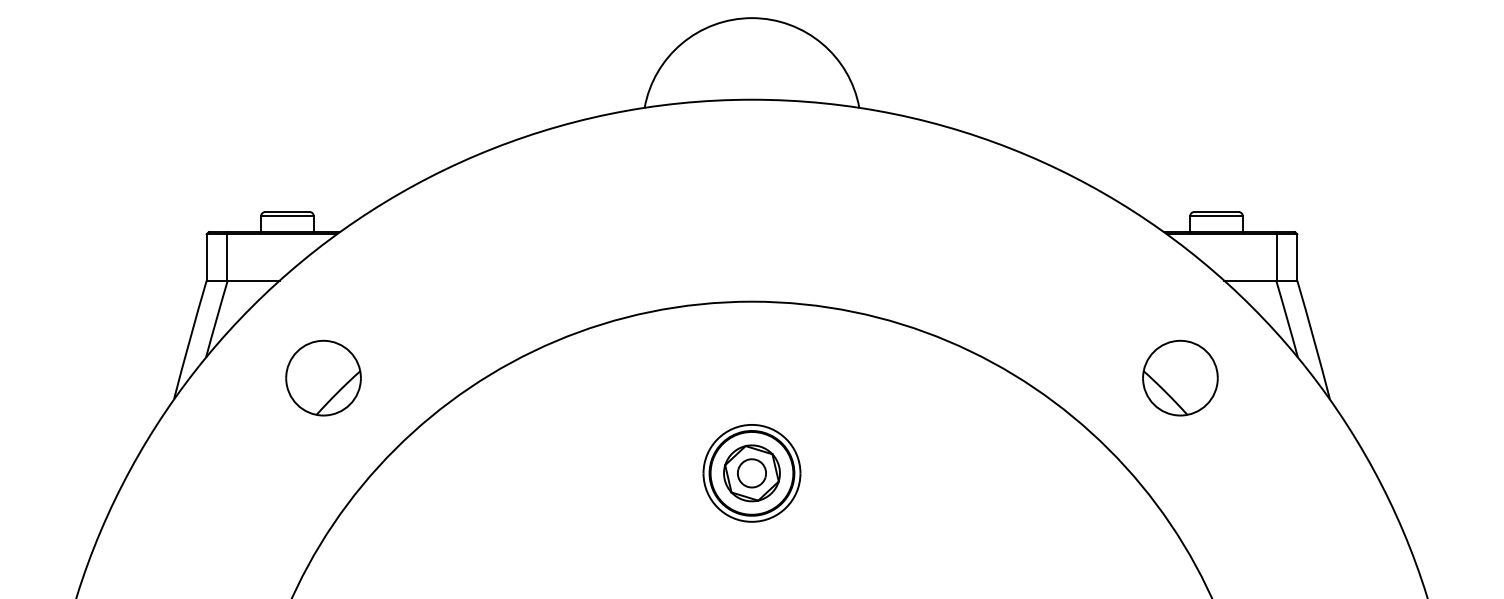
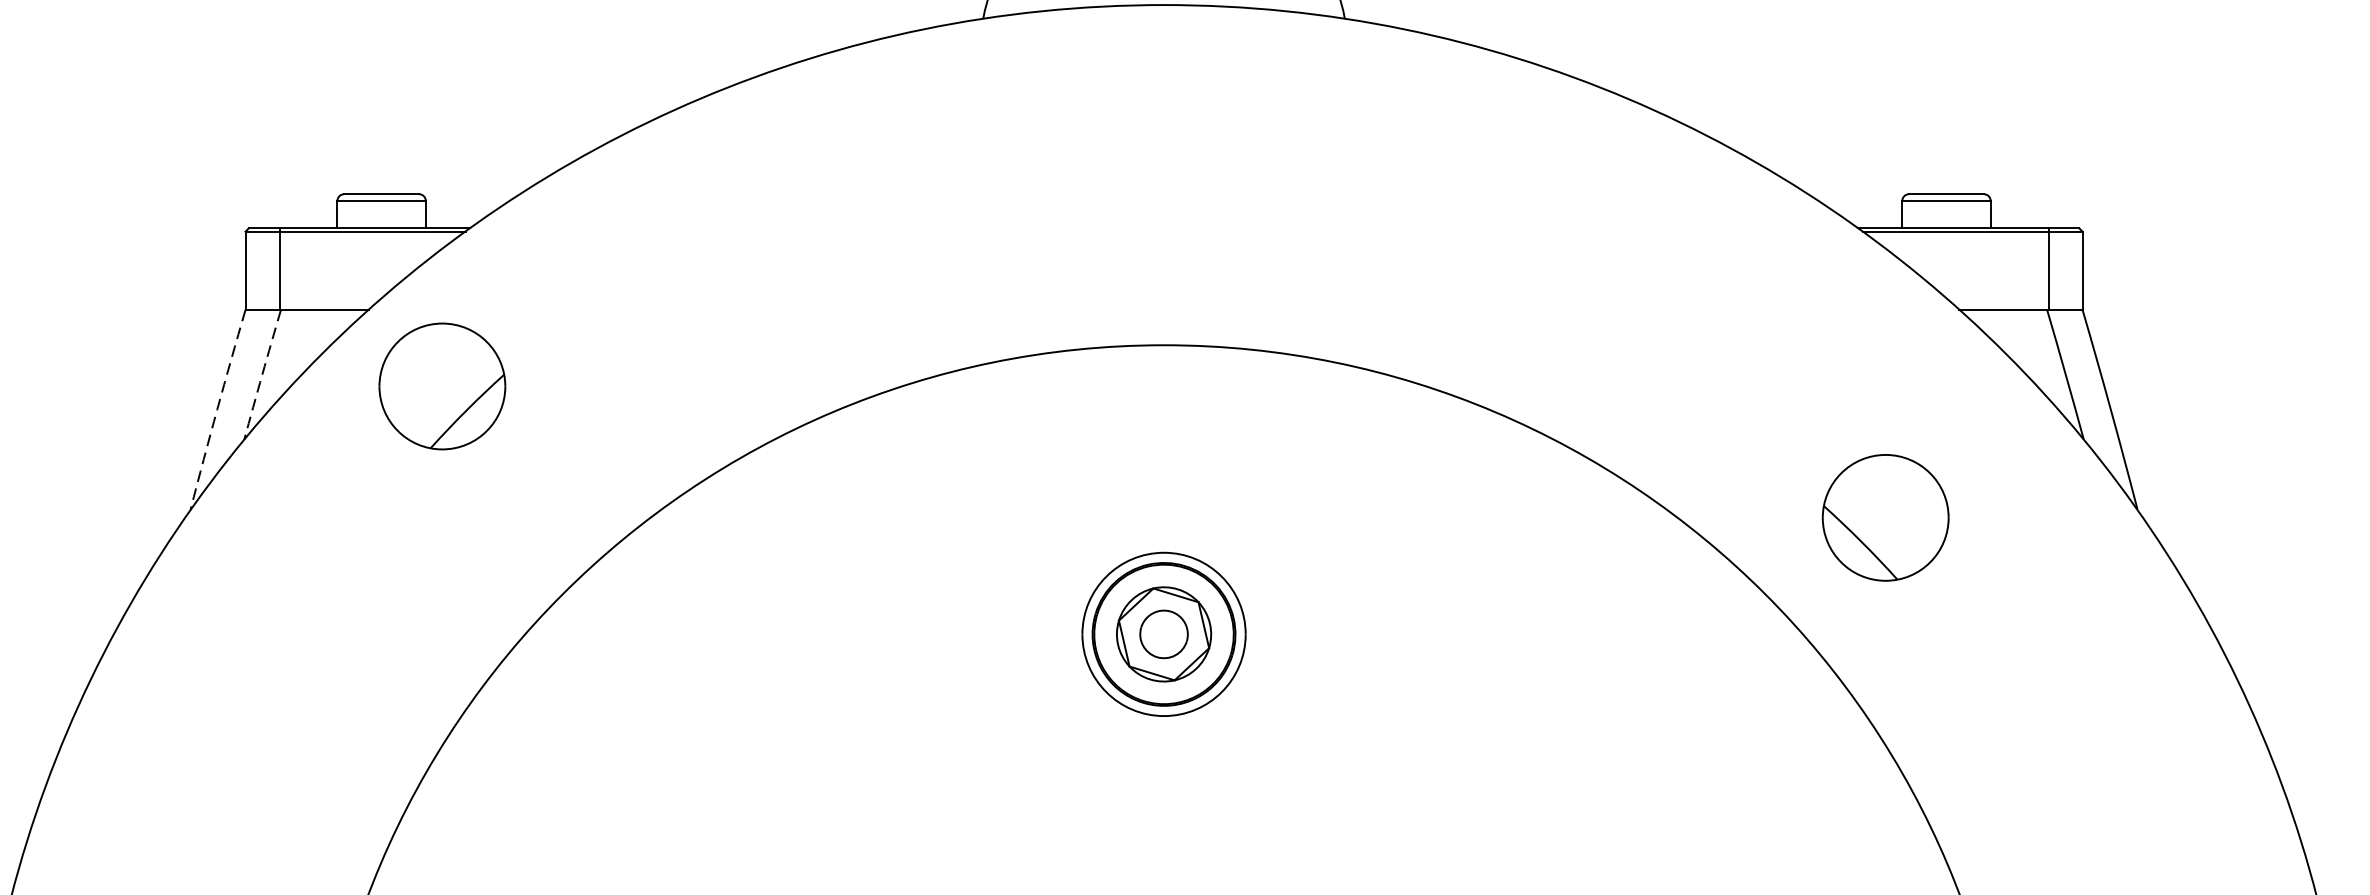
arc: (216, 319) -> (262, 375), solid -> dashed
arc: (189, 339) -> (216, 408), solid -> dashed
part: (323, 377) -> (442, 385), moved
part: (1180, 377) -> (1885, 516), moved

